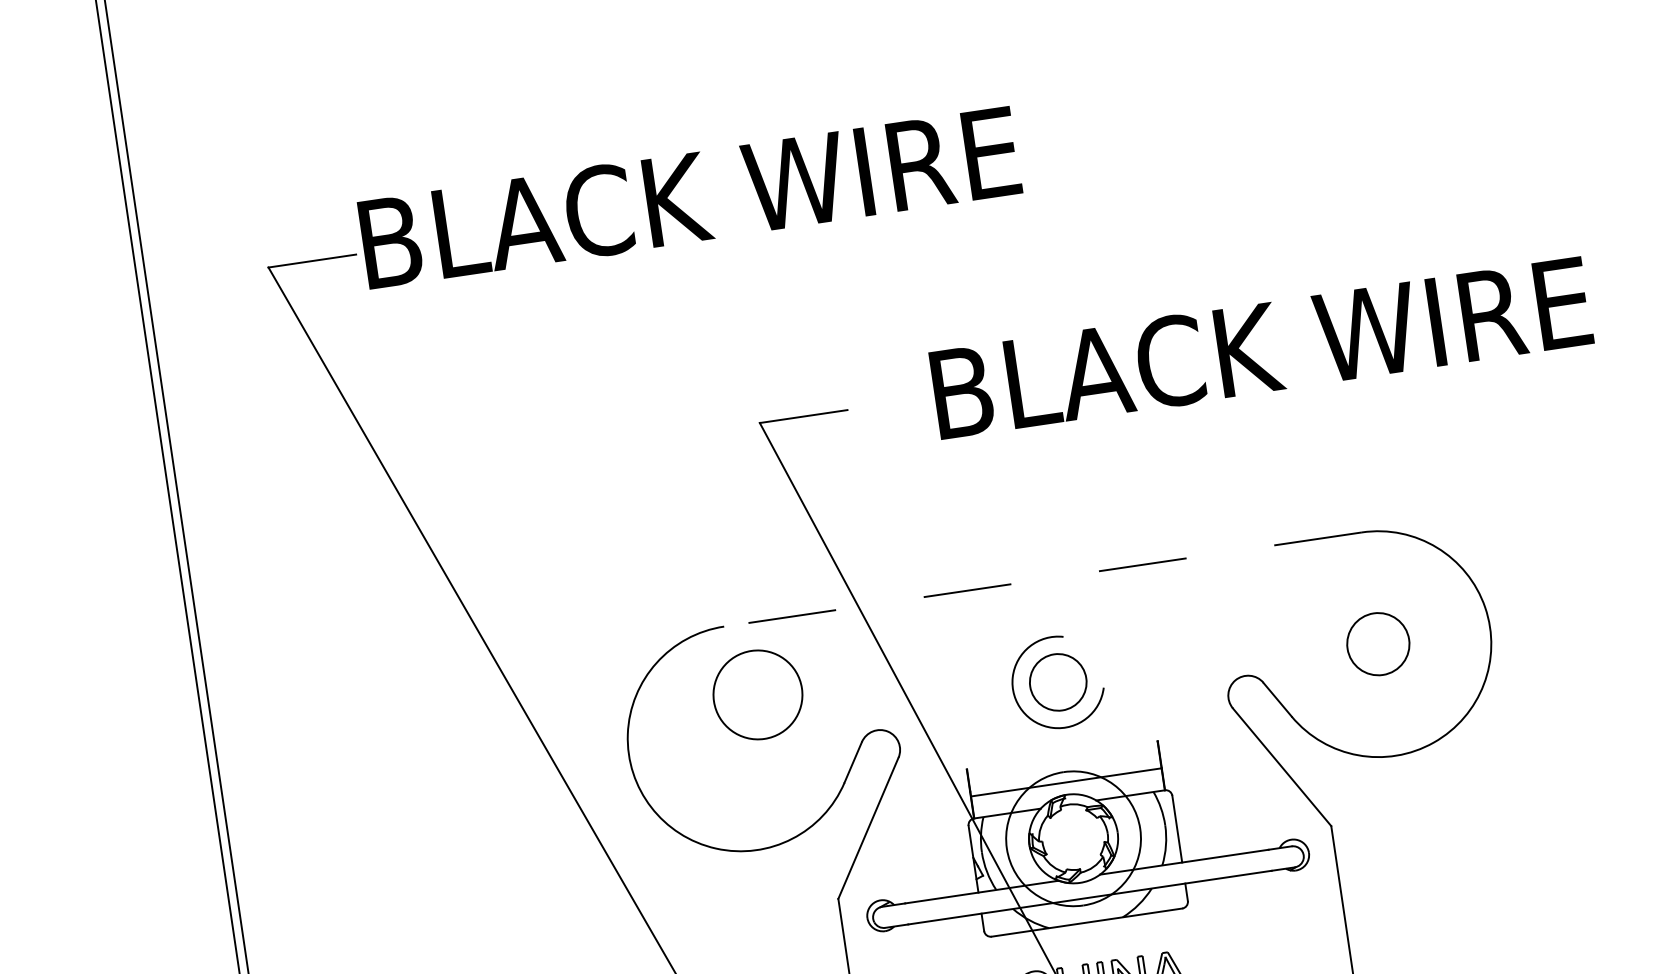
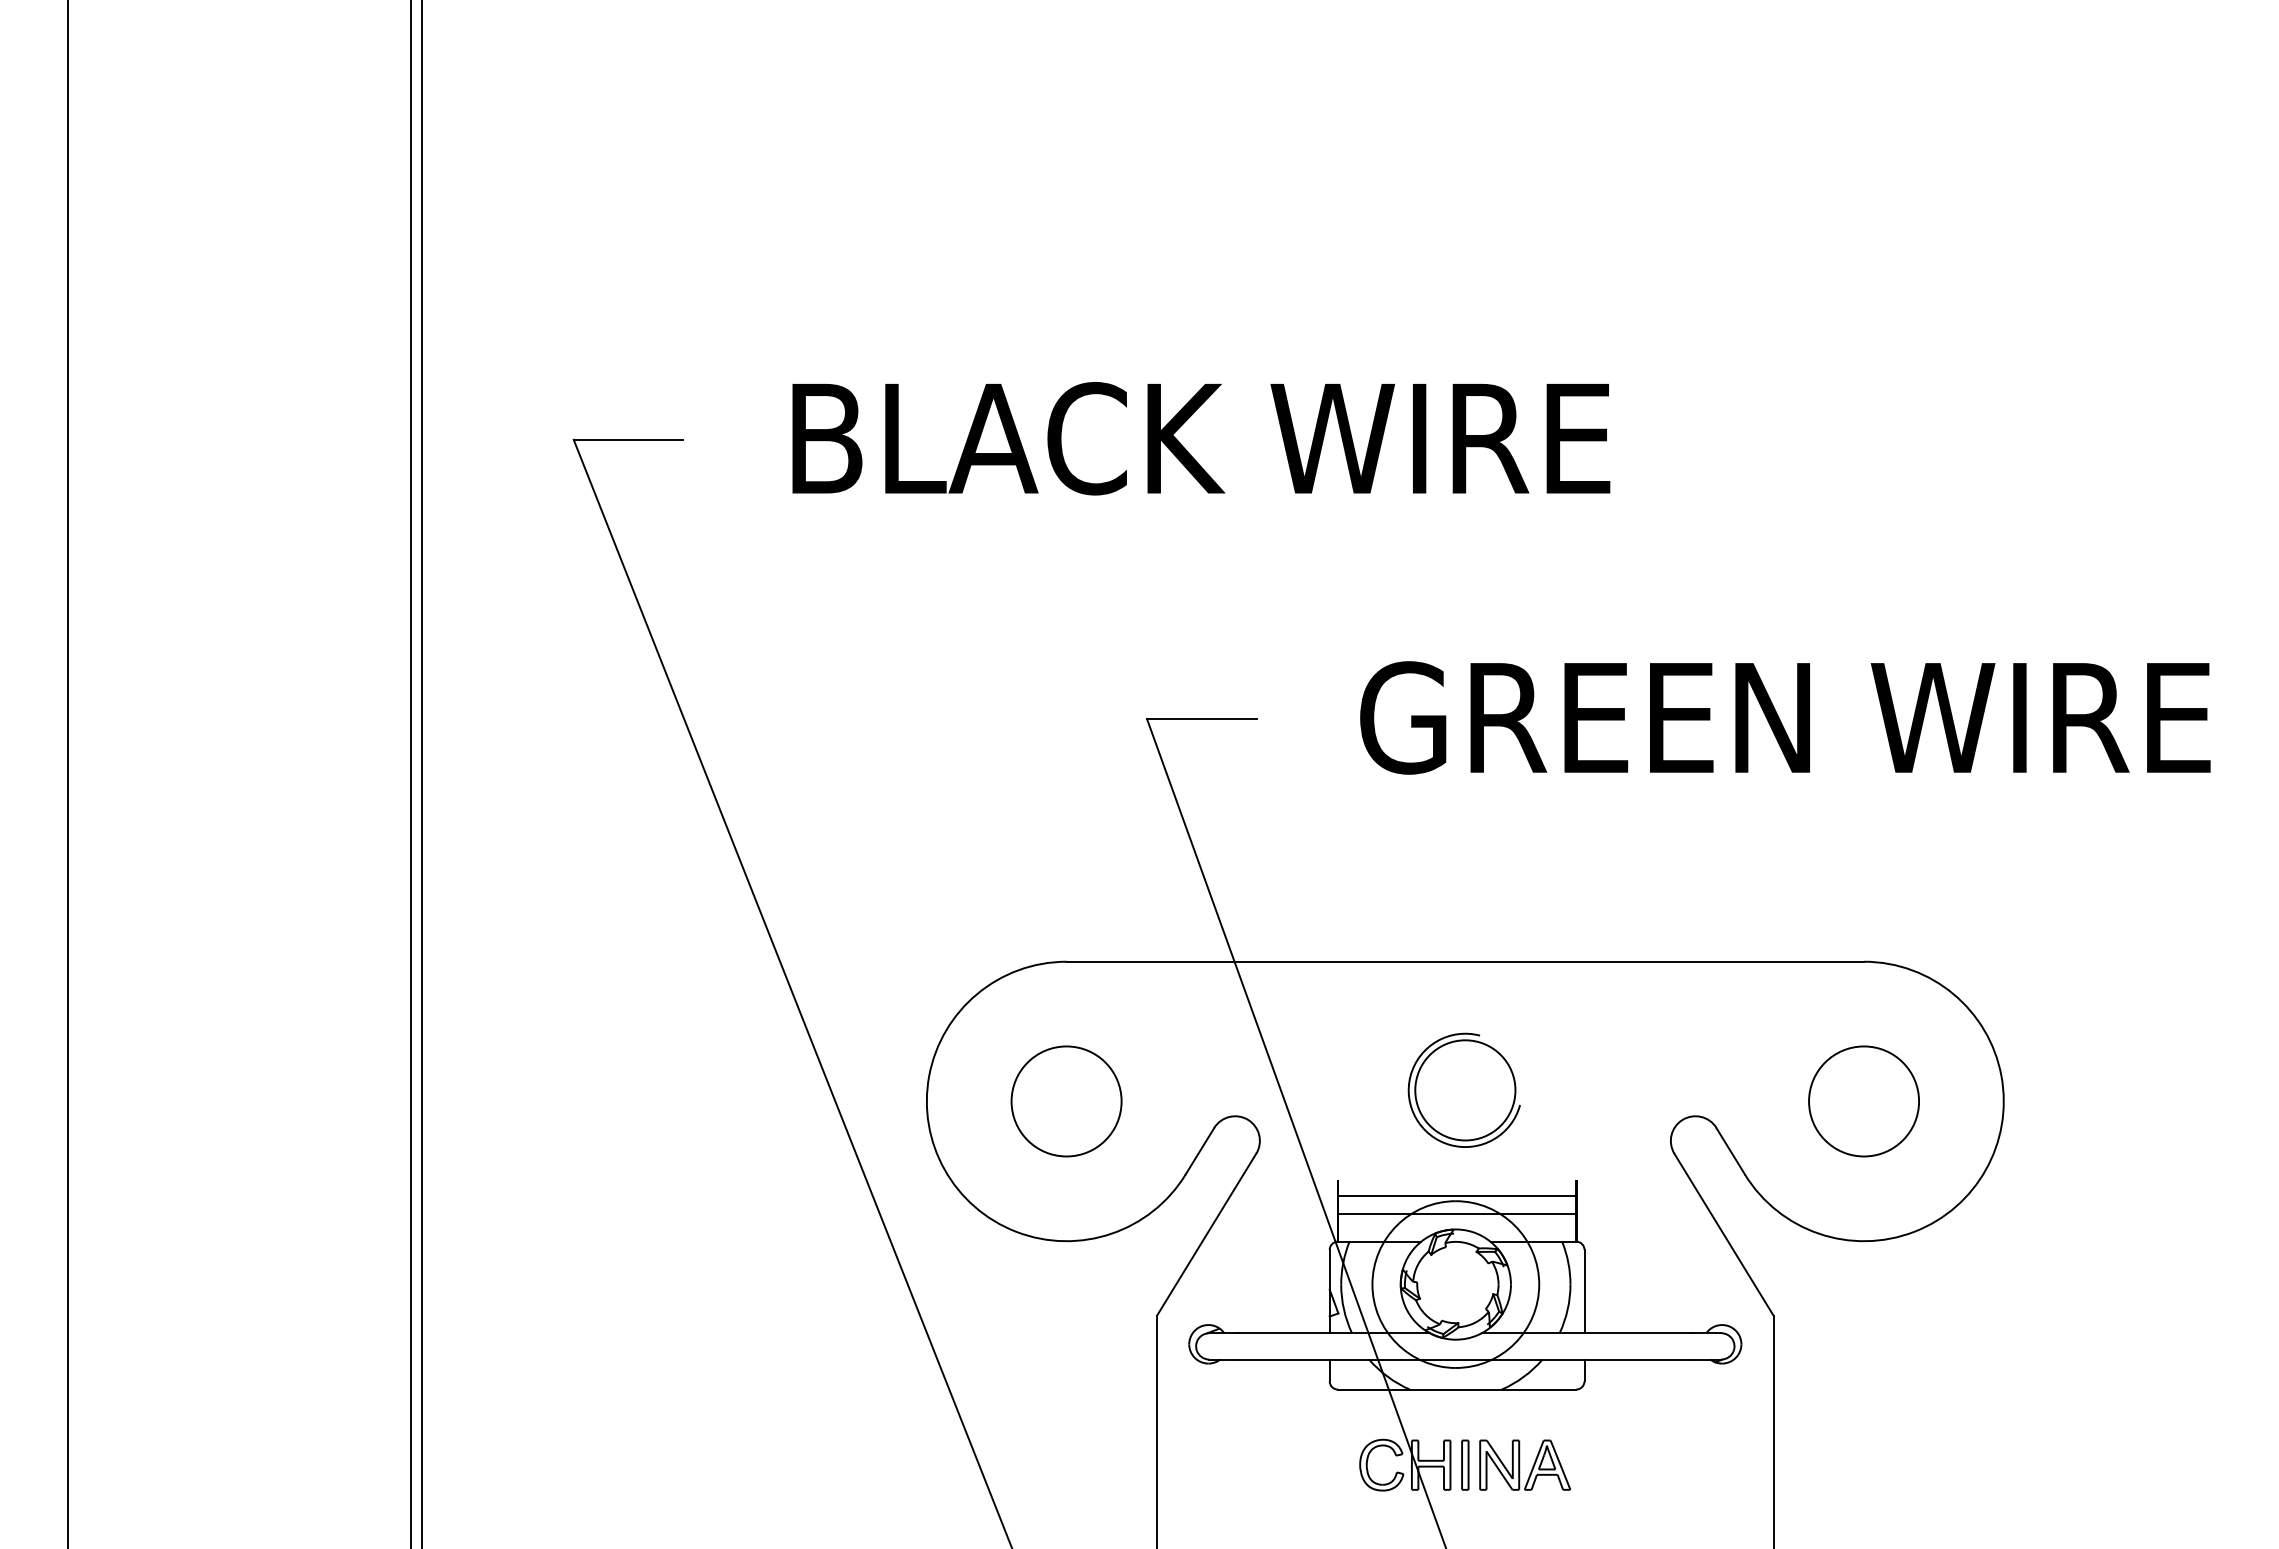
text: (690, 197) -> (1201, 438), moved
text: (1270, 346) -> (1785, 717), BLACK WIRE -> GREEN WIRE
line: (1043, 579) -> (1465, 961), dashed -> solid
circle: (1377, 644) -> (1863, 1101), size x1.43
circle: (1058, 682) -> (1465, 1090), size x1.43
circle: (757, 694) -> (1066, 1101), moved
line: (1064, 768) -> (1457, 1196), added

